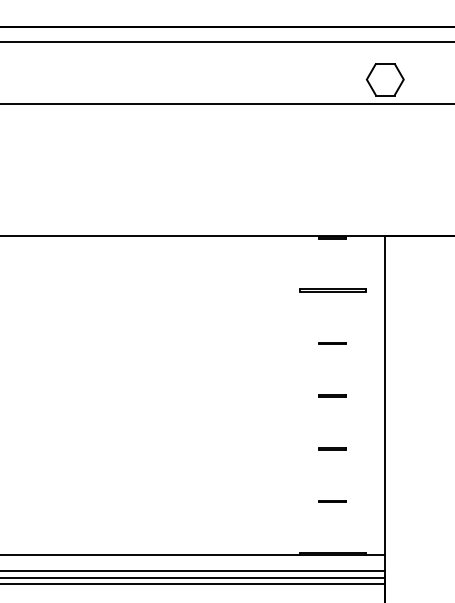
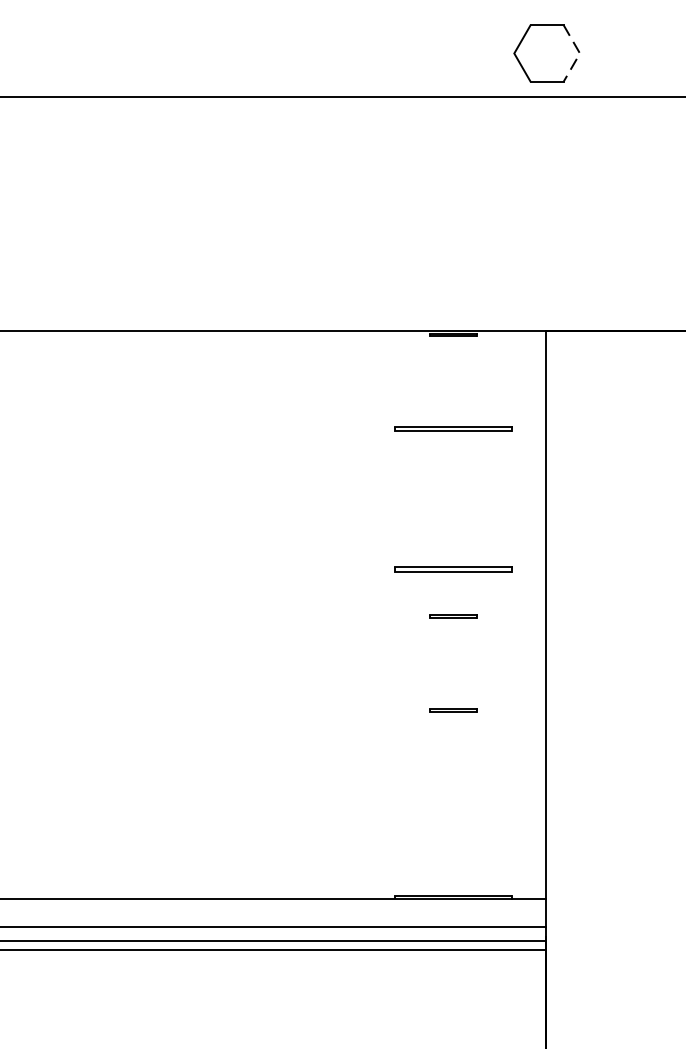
line: (403, 79) -> (579, 53), solid -> dashed
line: (332, 343) -> (453, 523), removed
line: (332, 368) -> (453, 567), added
line: (332, 501) -> (453, 804), removed

